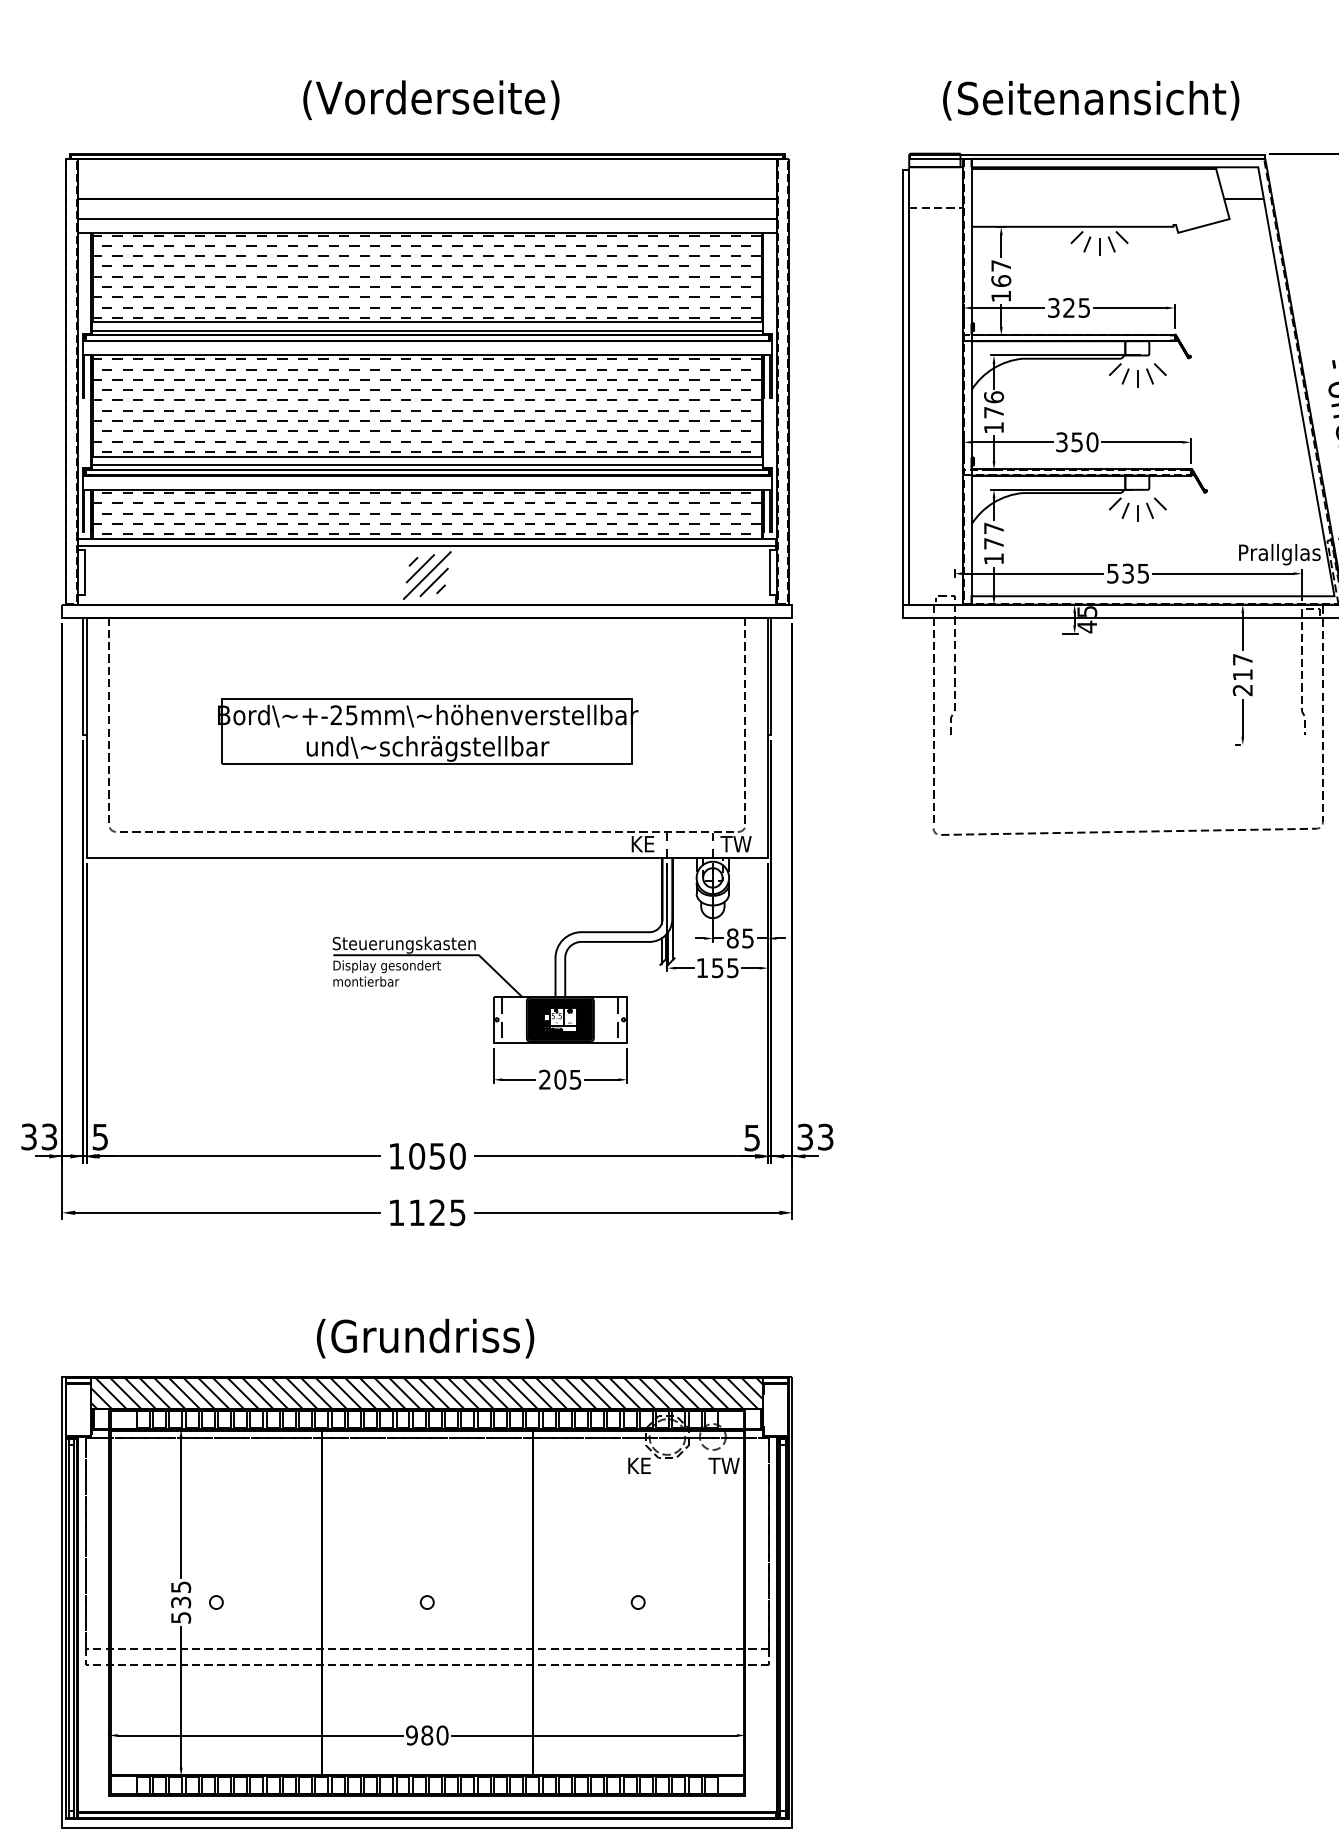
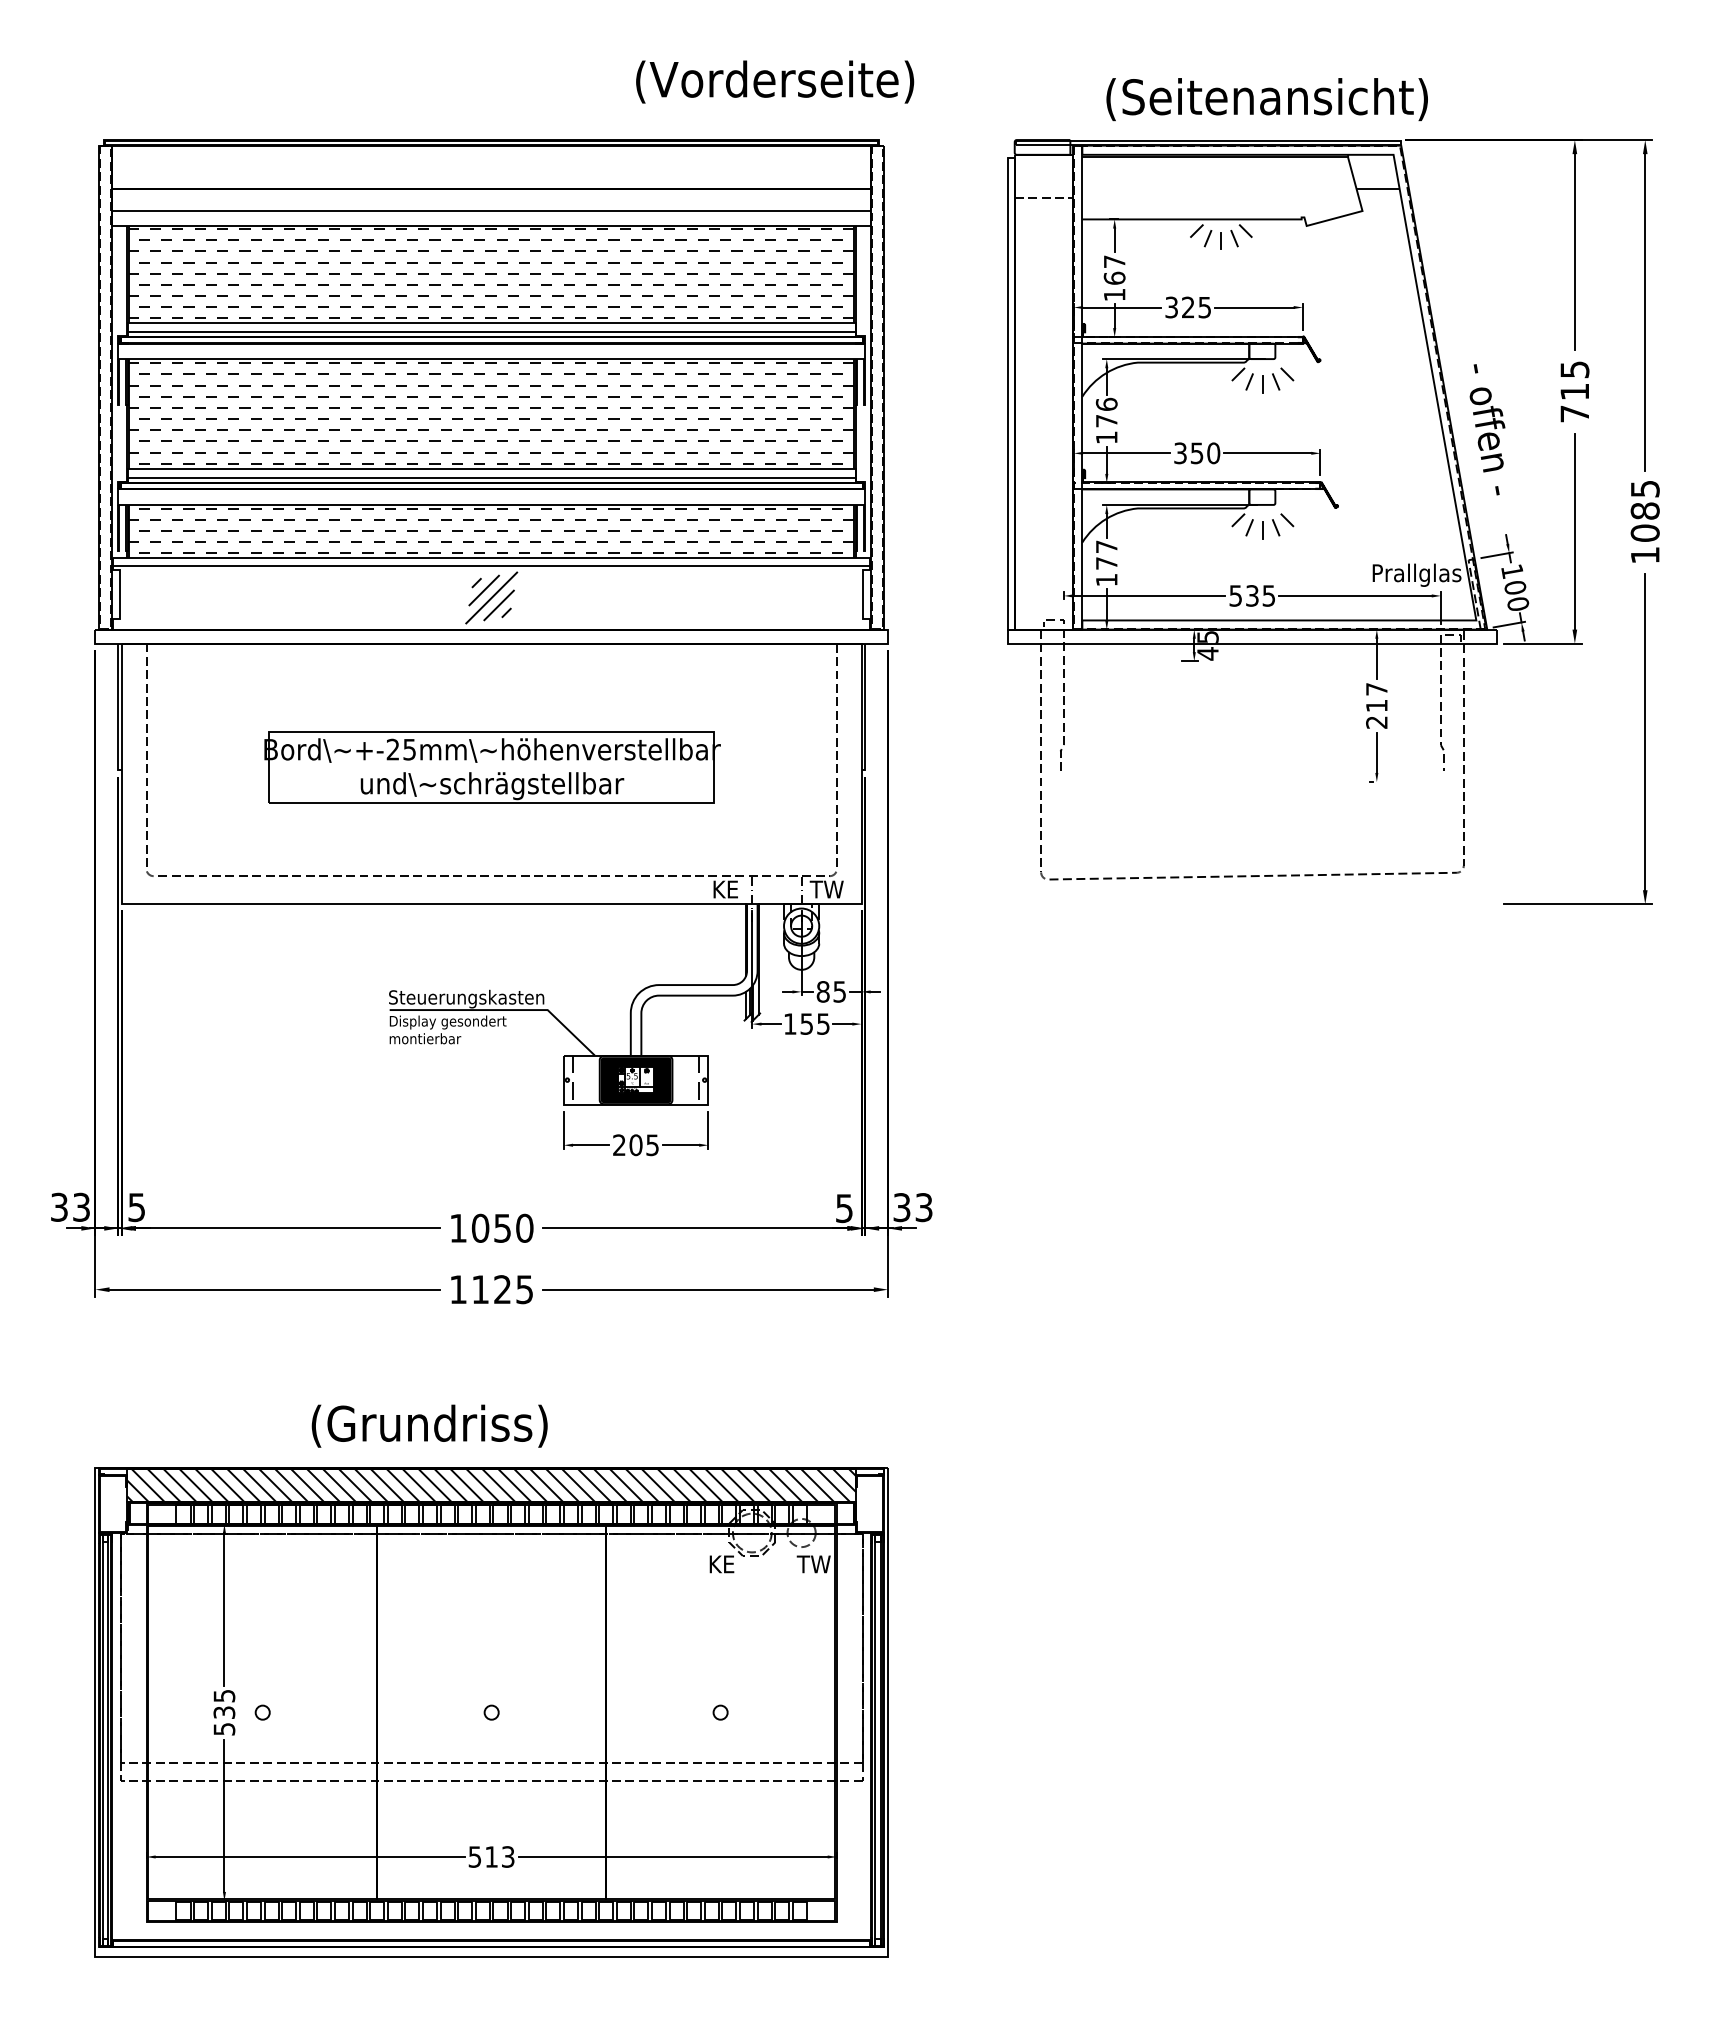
text: (431, 99) -> (775, 81), moved
text: (1090, 100) -> (1266, 99), moved
text: (425, 1337) -> (429, 1425), moved
text: (427, 1735) -> (491, 1856), 980 -> 513

